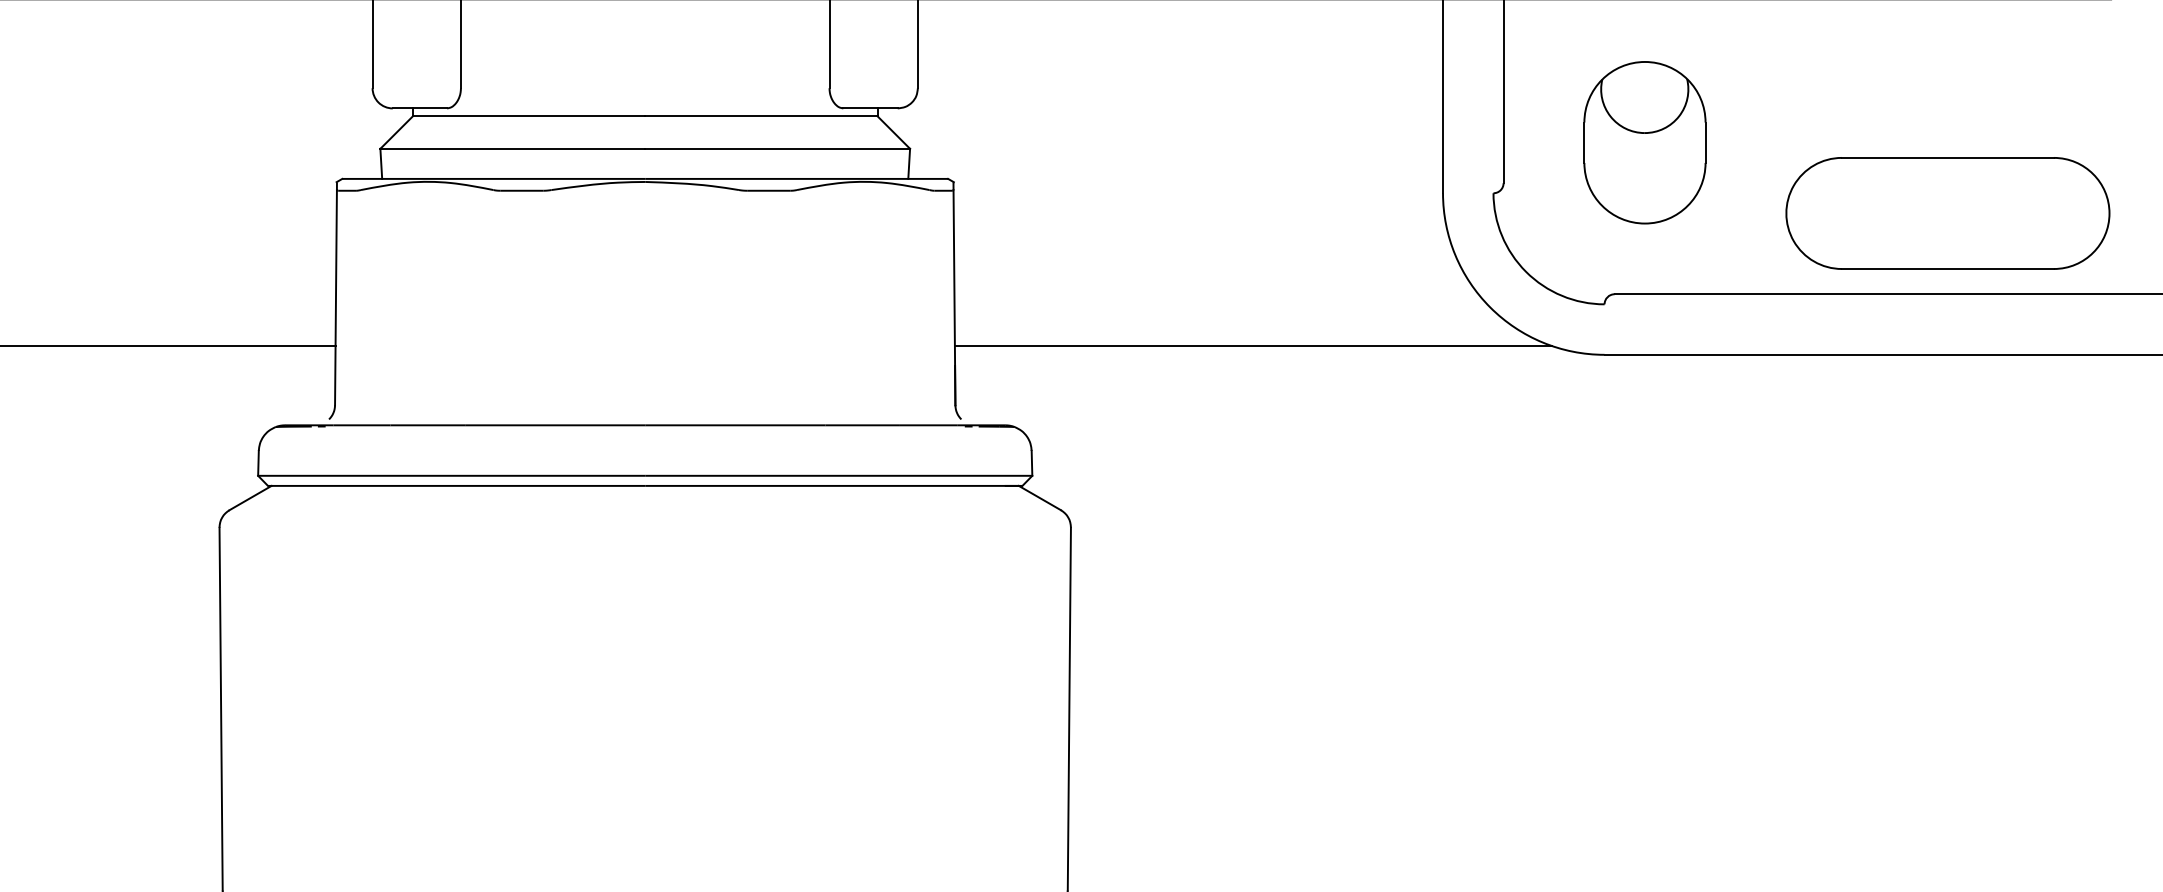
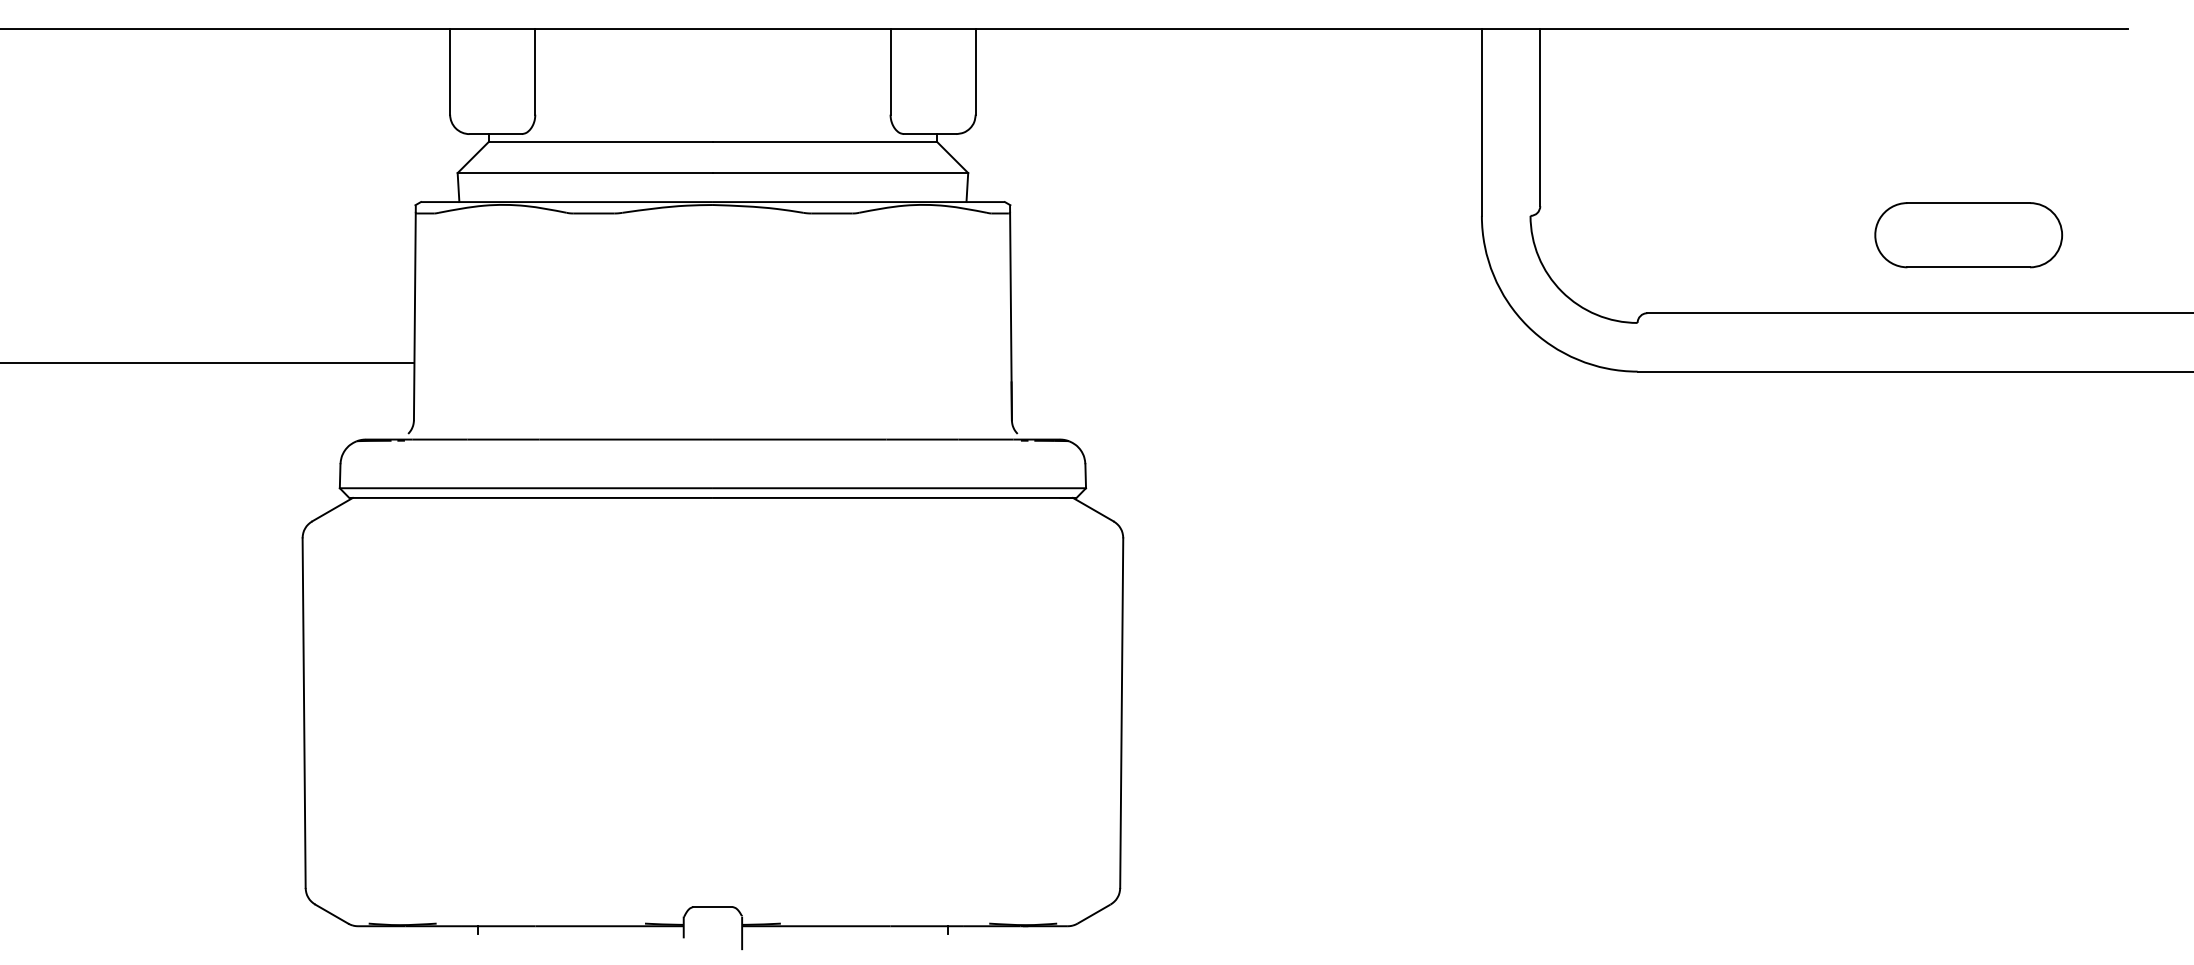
part: (1644, 142) -> (1676, 166), removed
part: (1947, 212) -> (1968, 234), size x0.6
line: (1252, 346) -> (1298, 363), removed

